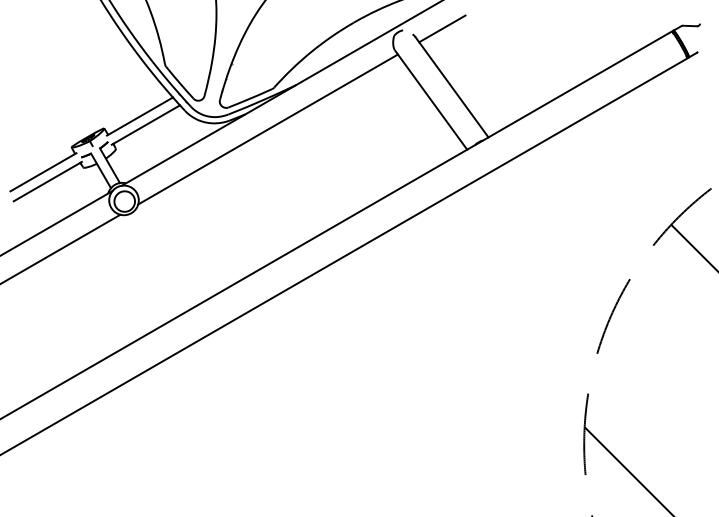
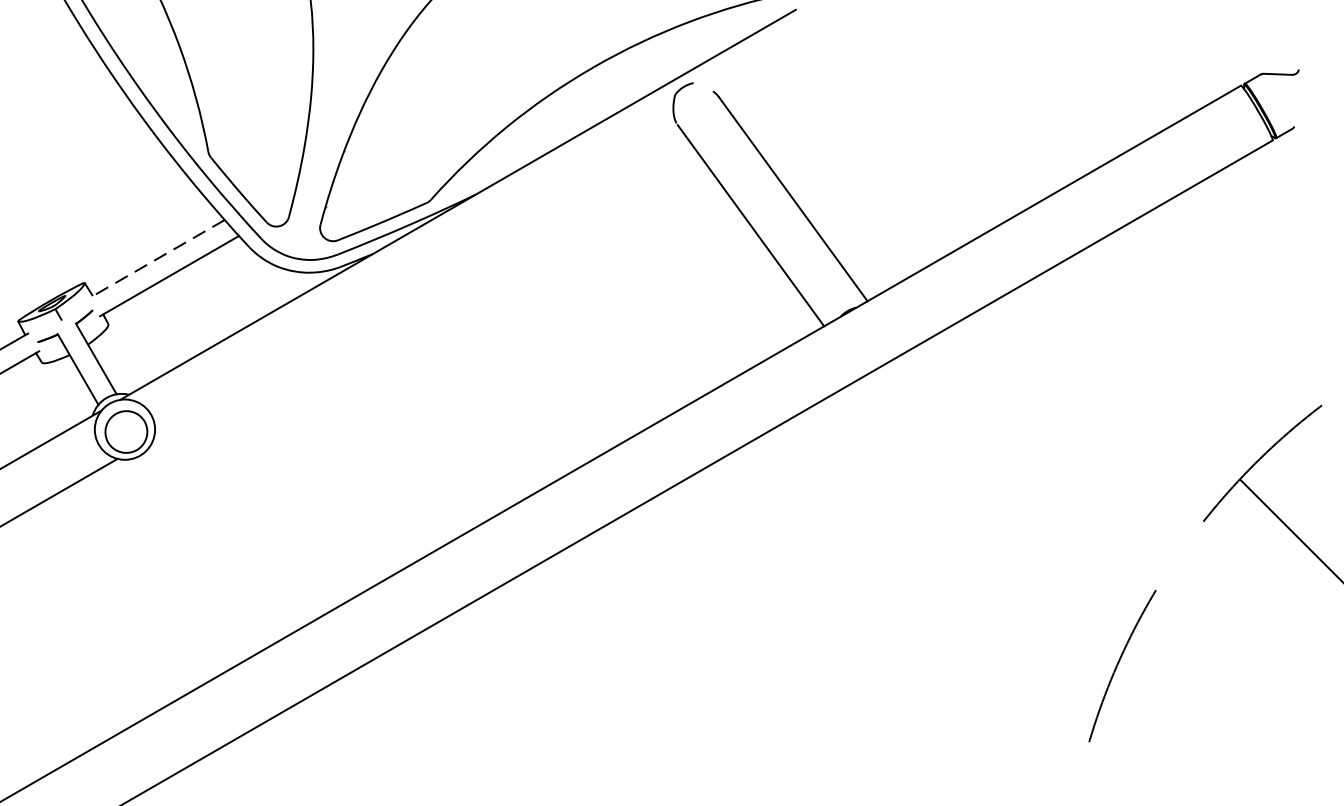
line: (442, 28) -> (773, 79), removed
line: (139, 116) -> (156, 258), solid -> dashed
line: (267, 129) -> (417, 285), removed

